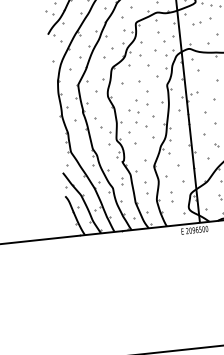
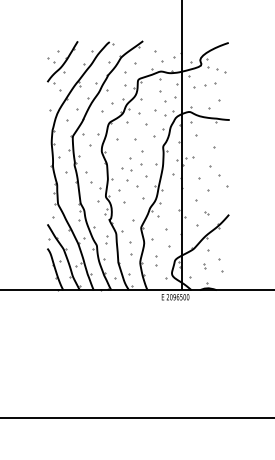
part: (196, 23) -> (199, 86), size x1.6

